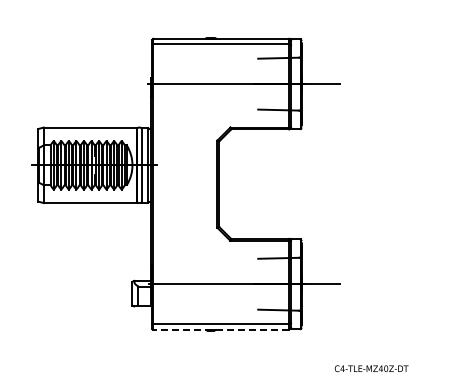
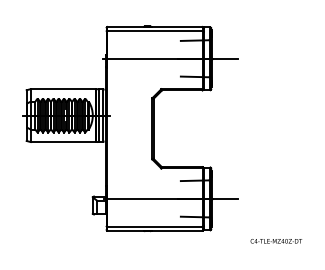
line: (221, 329) -> (155, 230), dashed -> solid
text: (371, 368) -> (276, 241), moved

